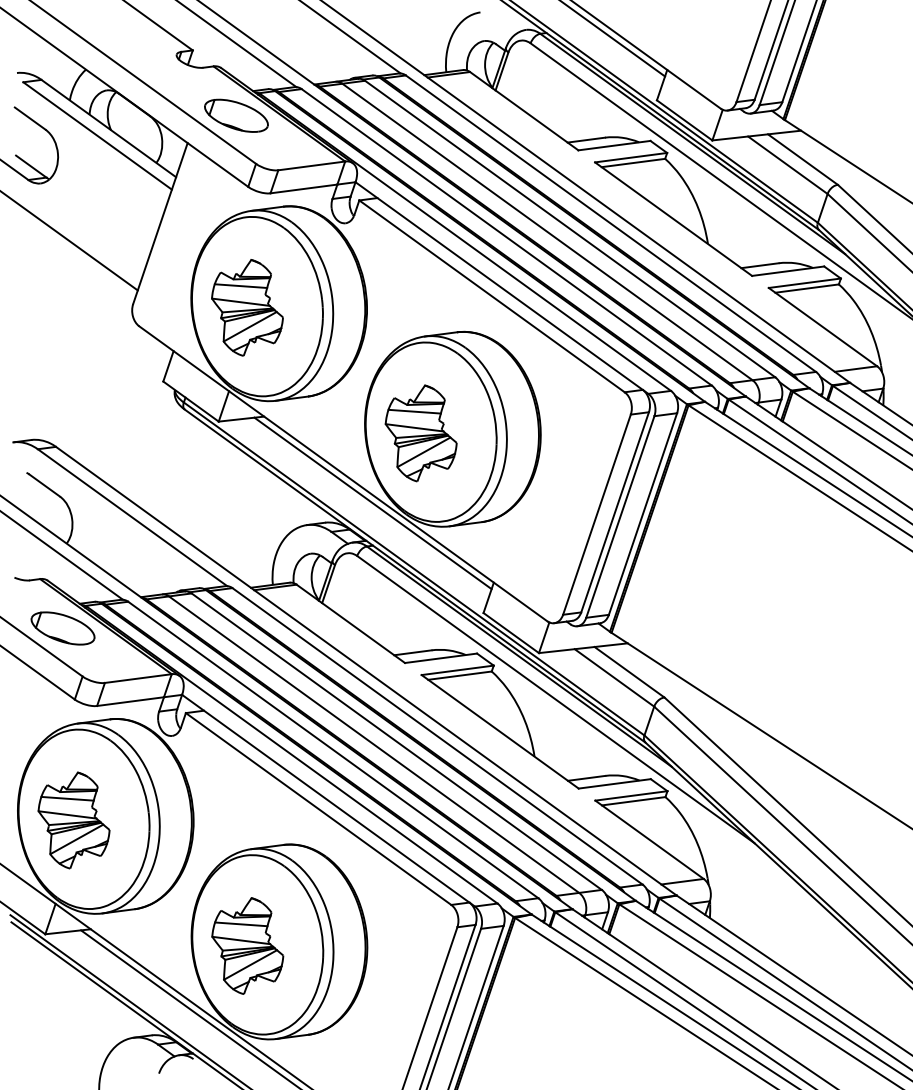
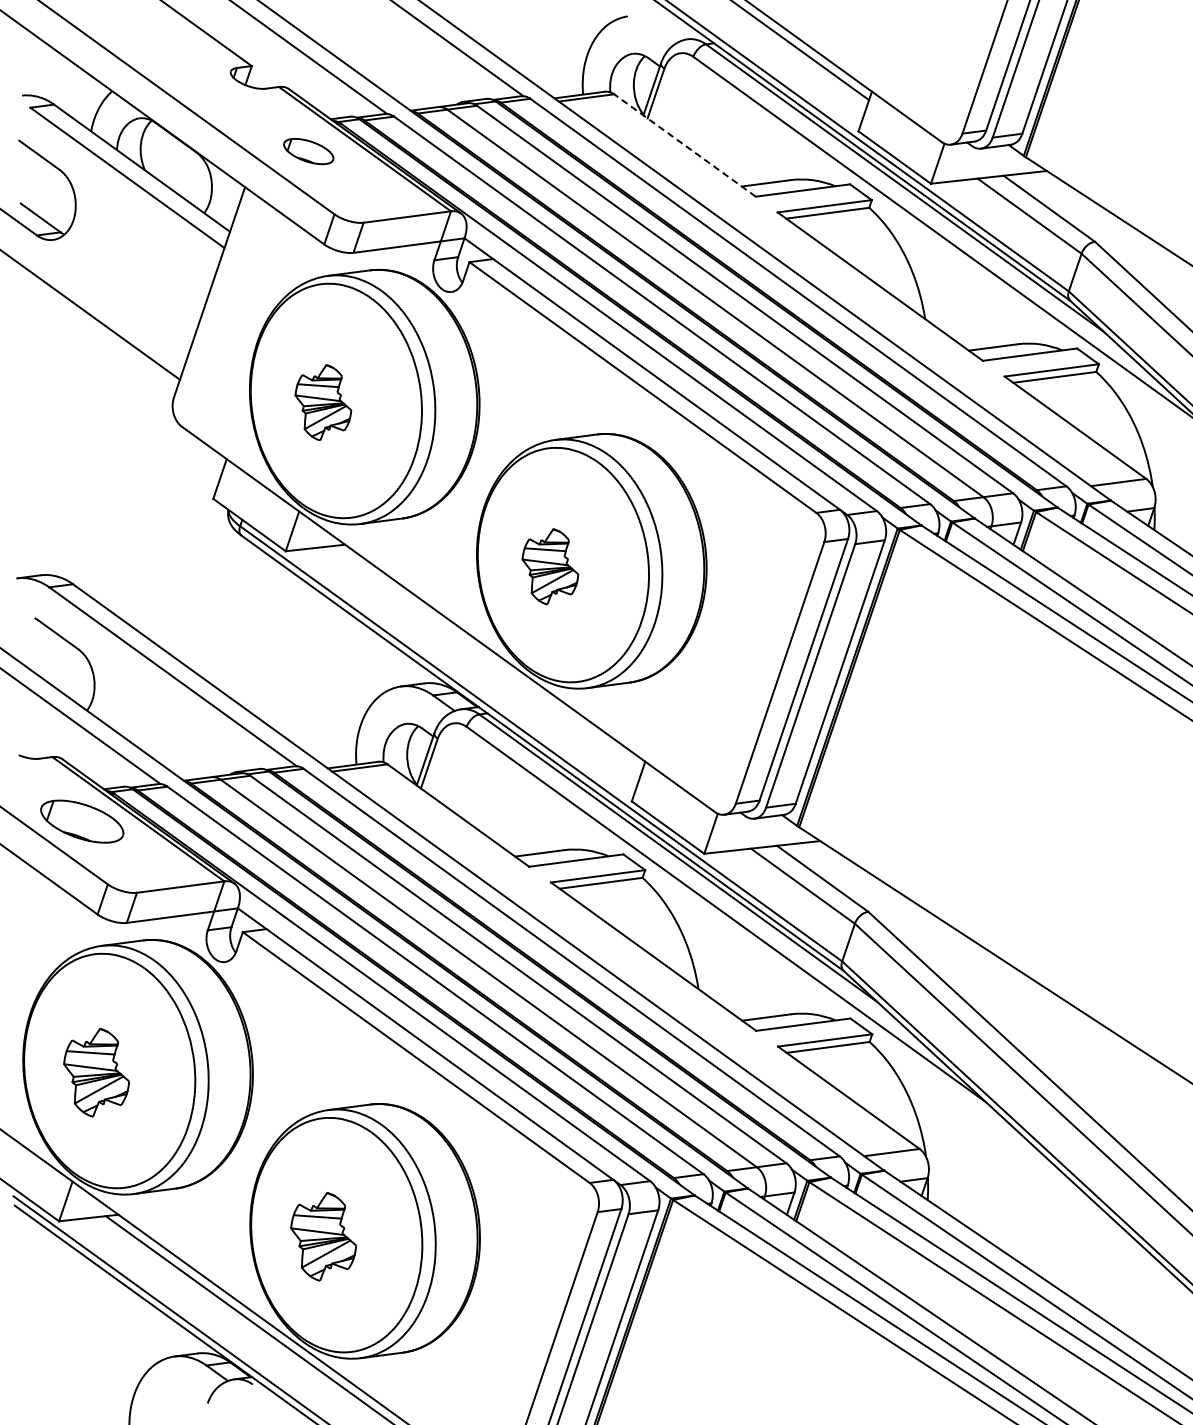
line: (523, 111) -> (684, 145), solid -> dashed
part: (236, 115) -> (308, 151), size x0.6
part: (247, 307) -> (323, 402), size x0.6
part: (421, 433) -> (550, 566), size x0.6
line: (373, 503) -> (487, 658), removed
part: (73, 820) -> (96, 1072), size x0.7
part: (247, 945) -> (323, 1236), size x0.7

